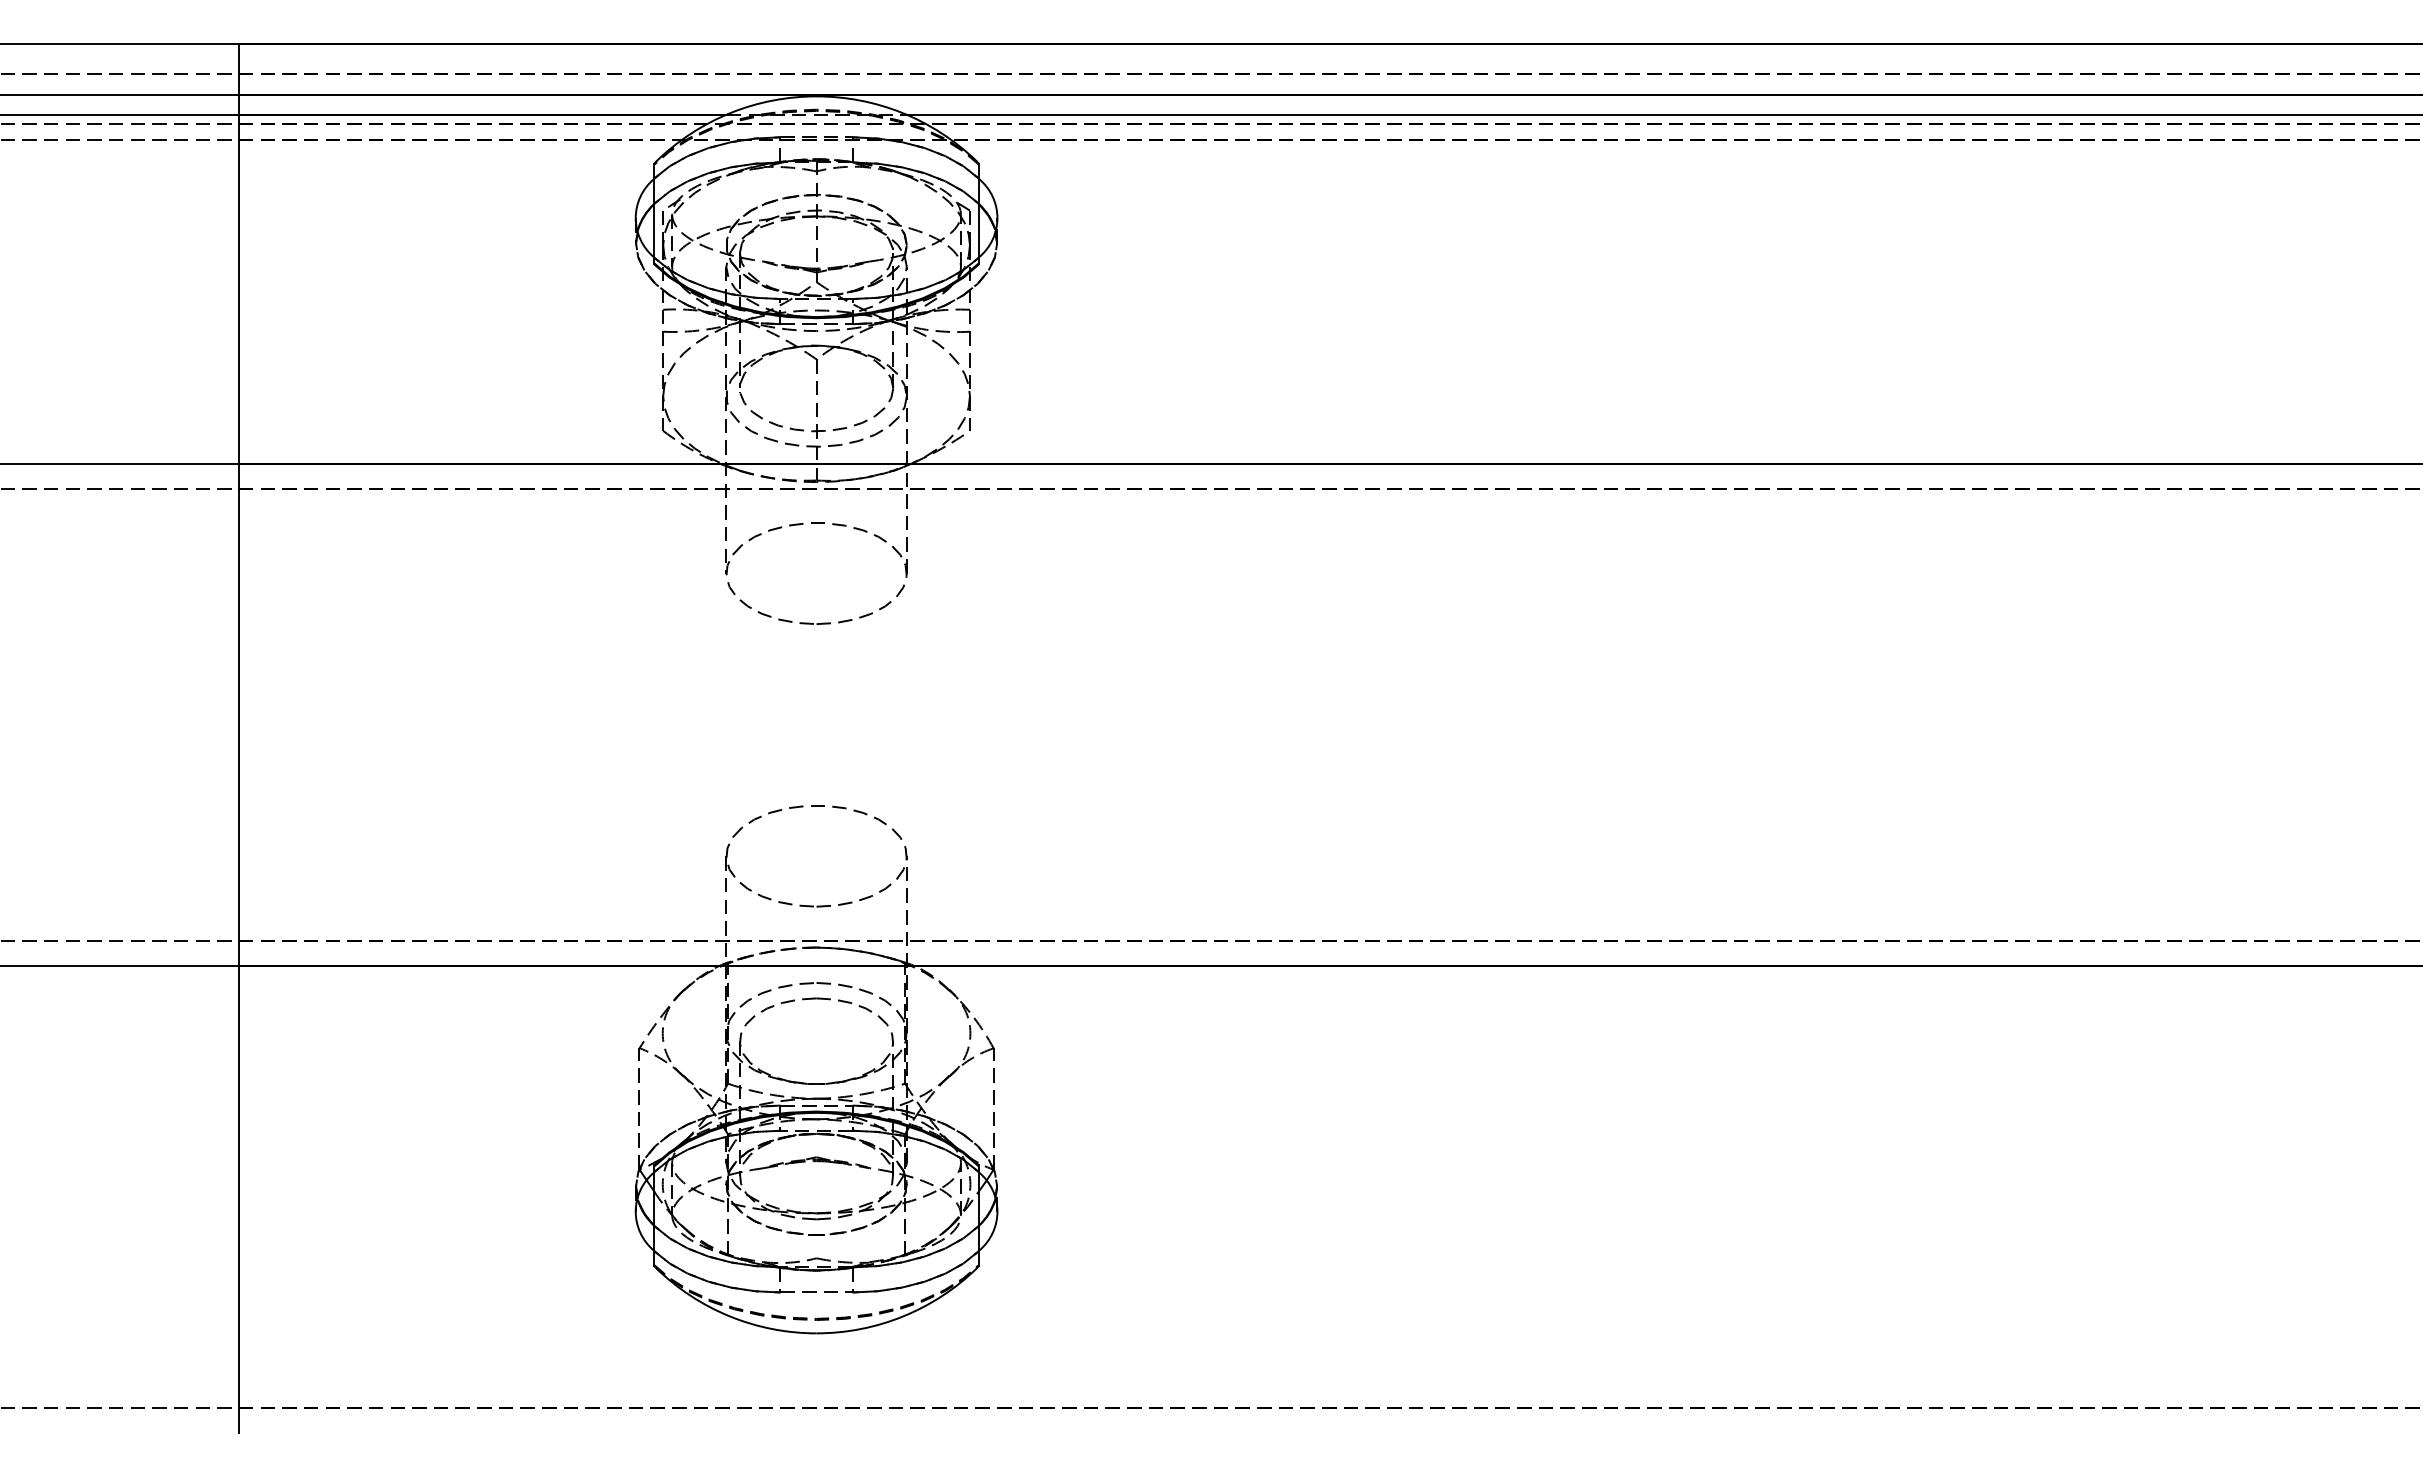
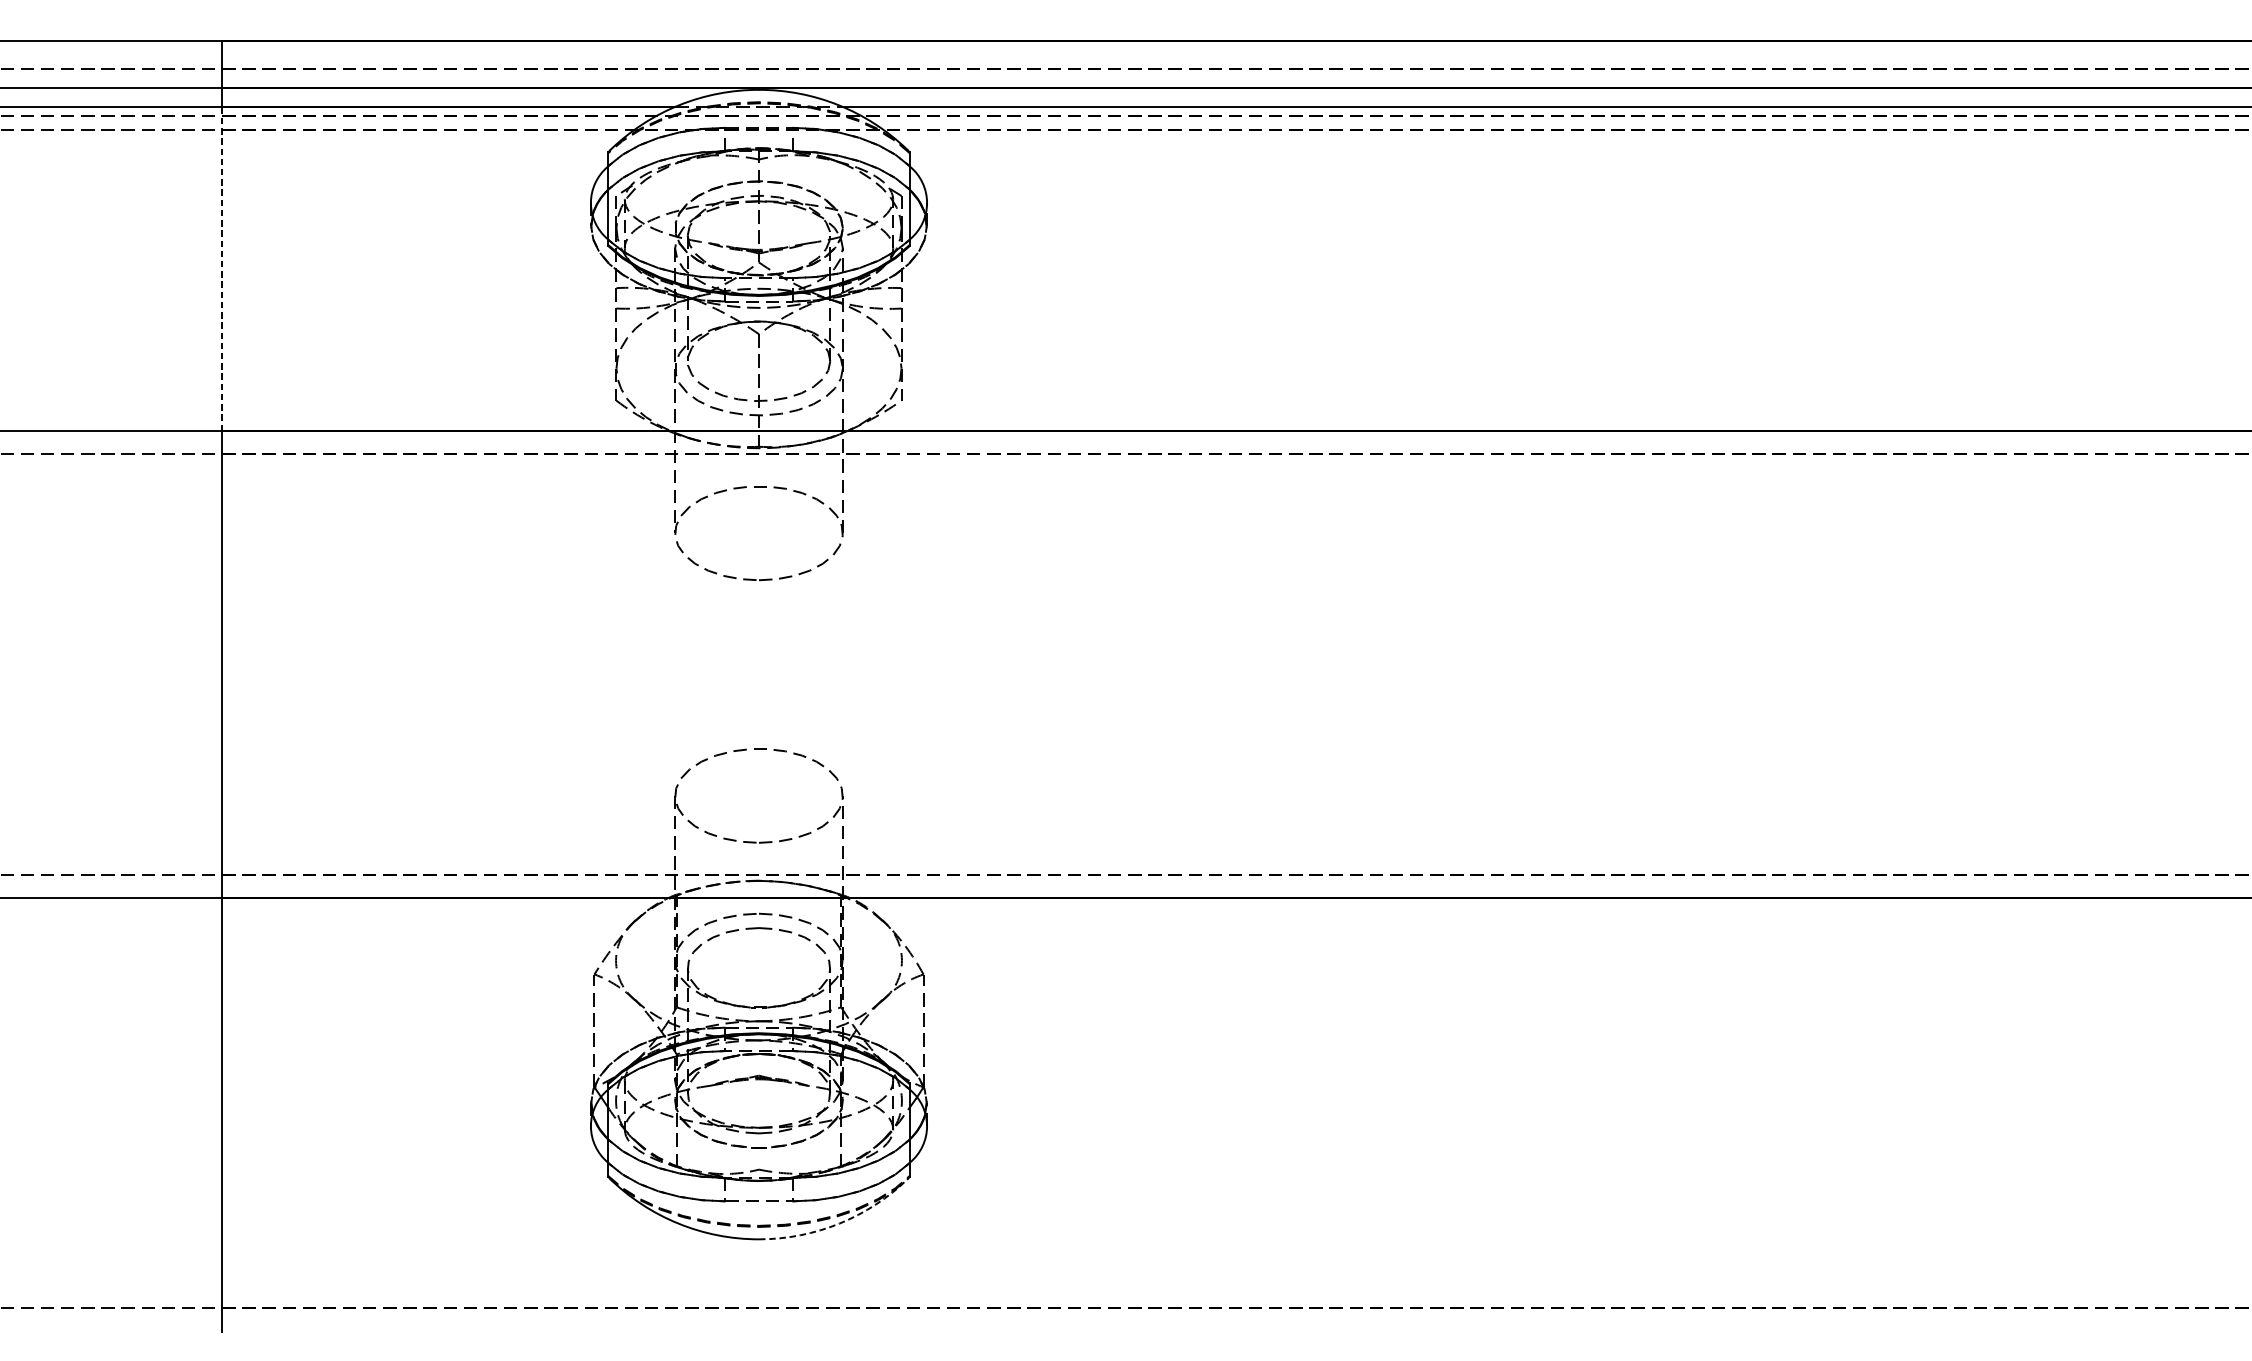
line: (238, 289) -> (221, 269), solid -> dashed
arc: (903, 1316) -> (839, 1223), solid -> dashed

